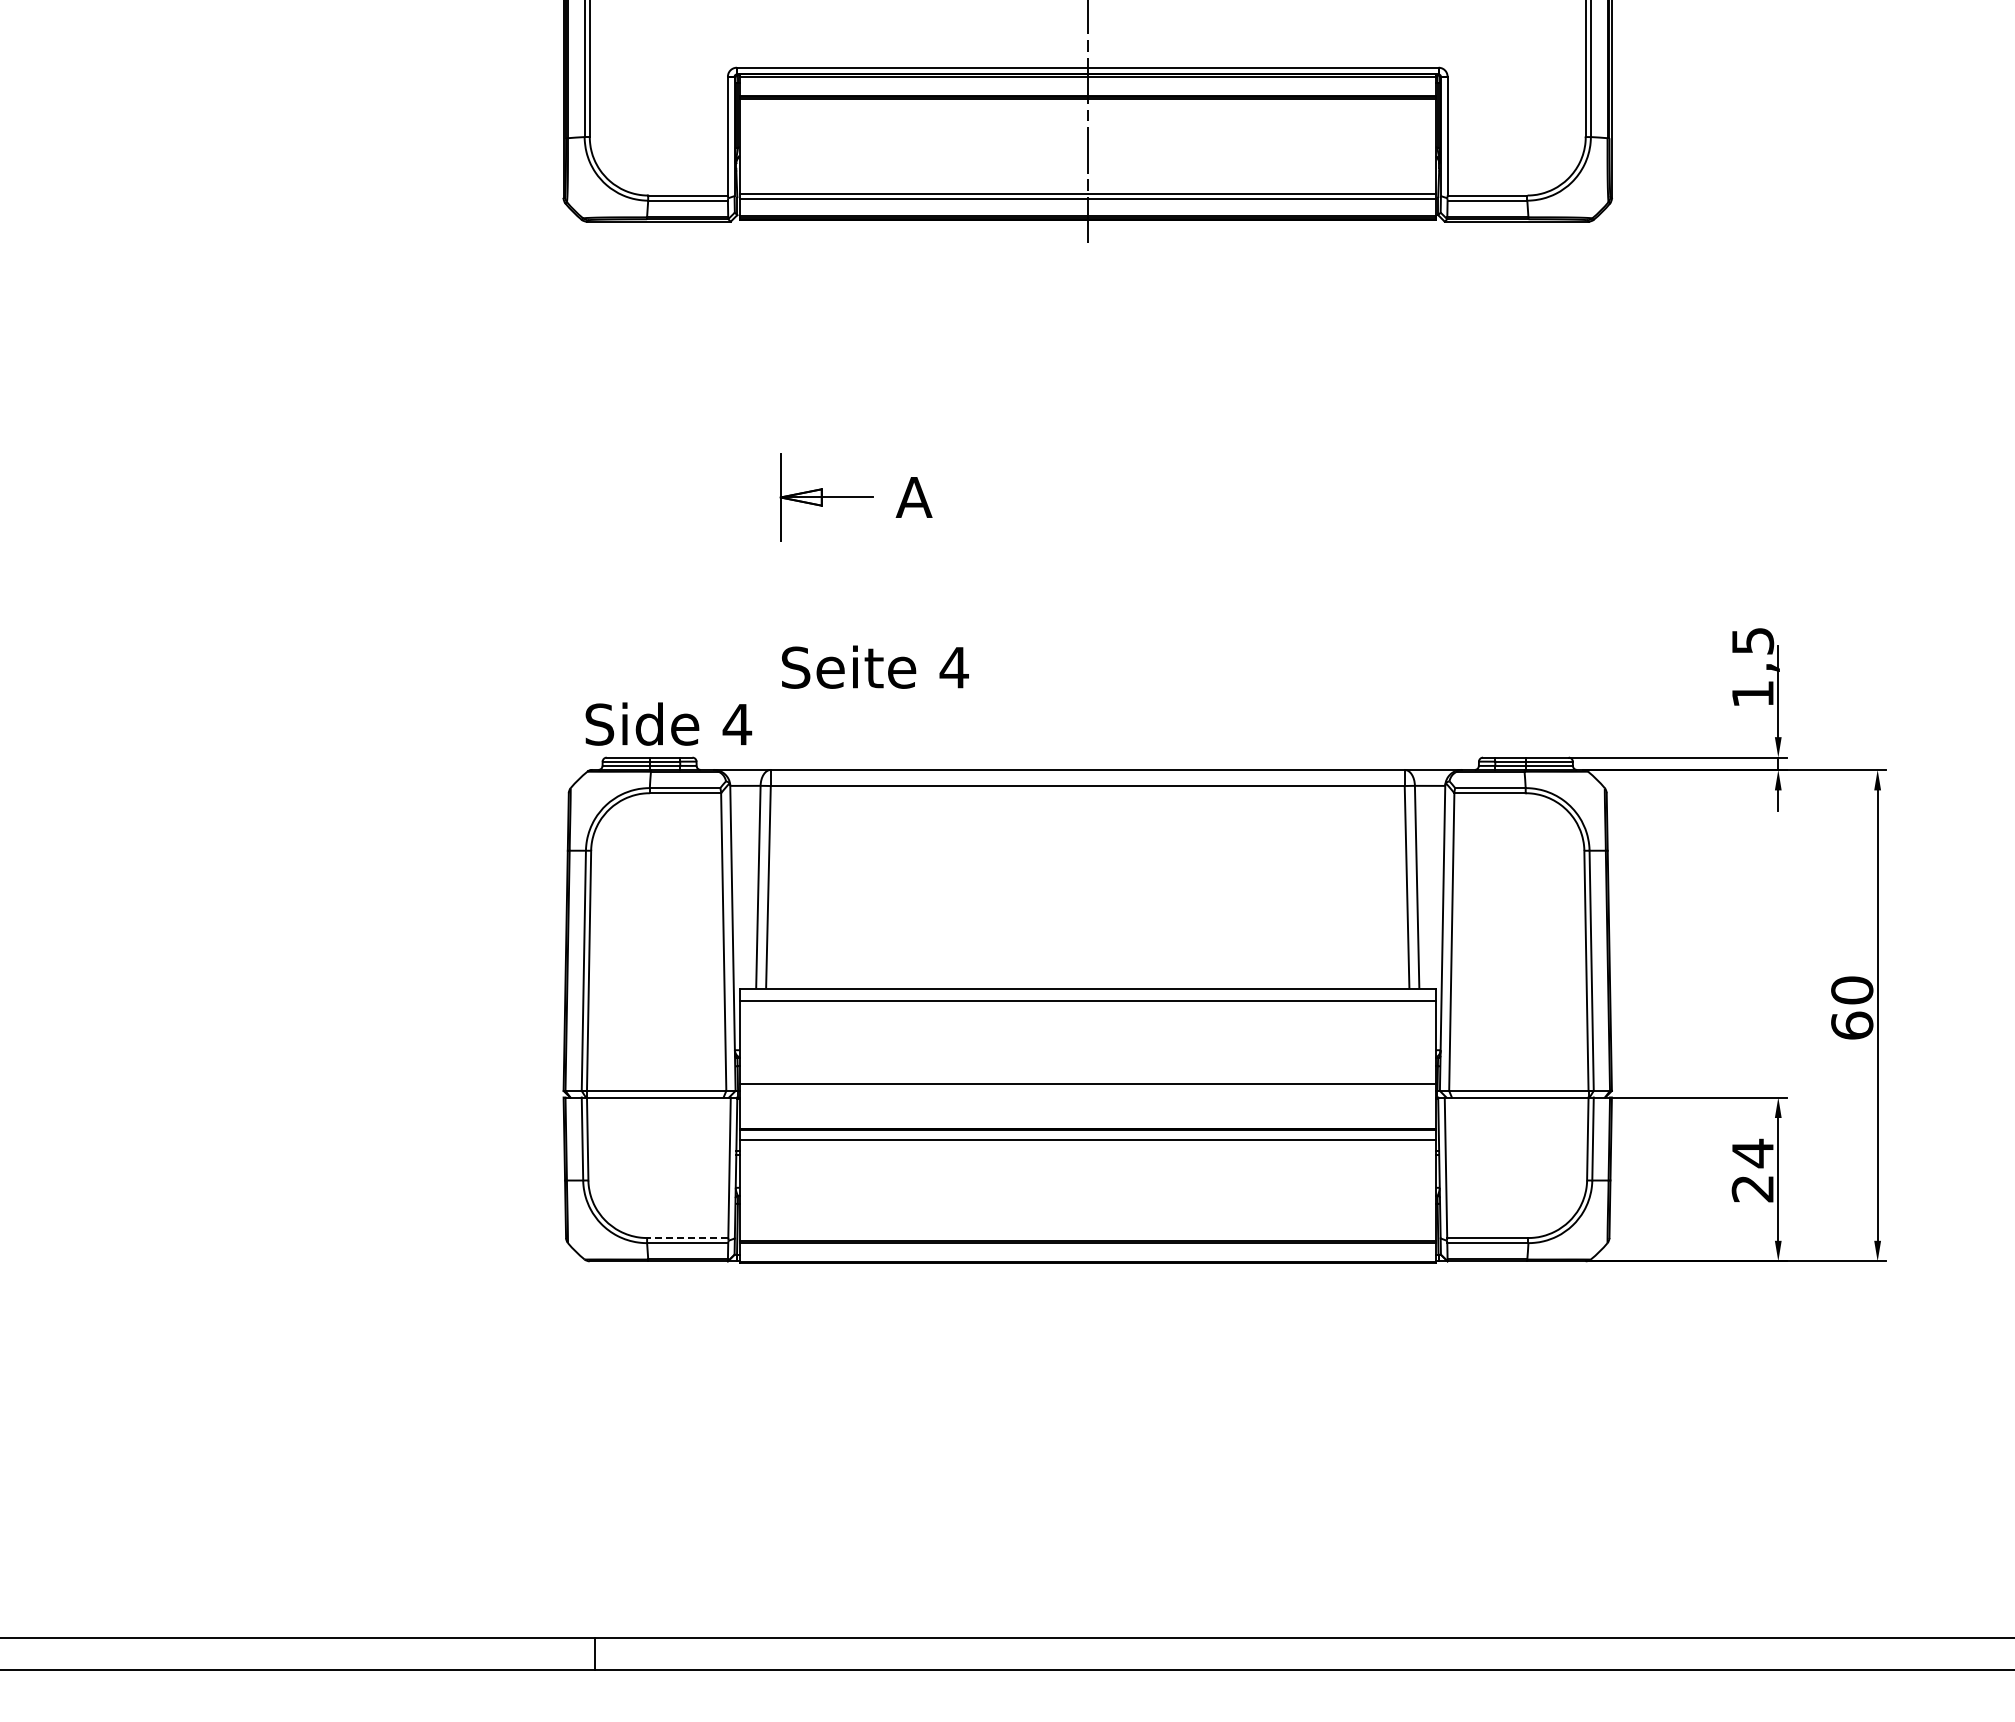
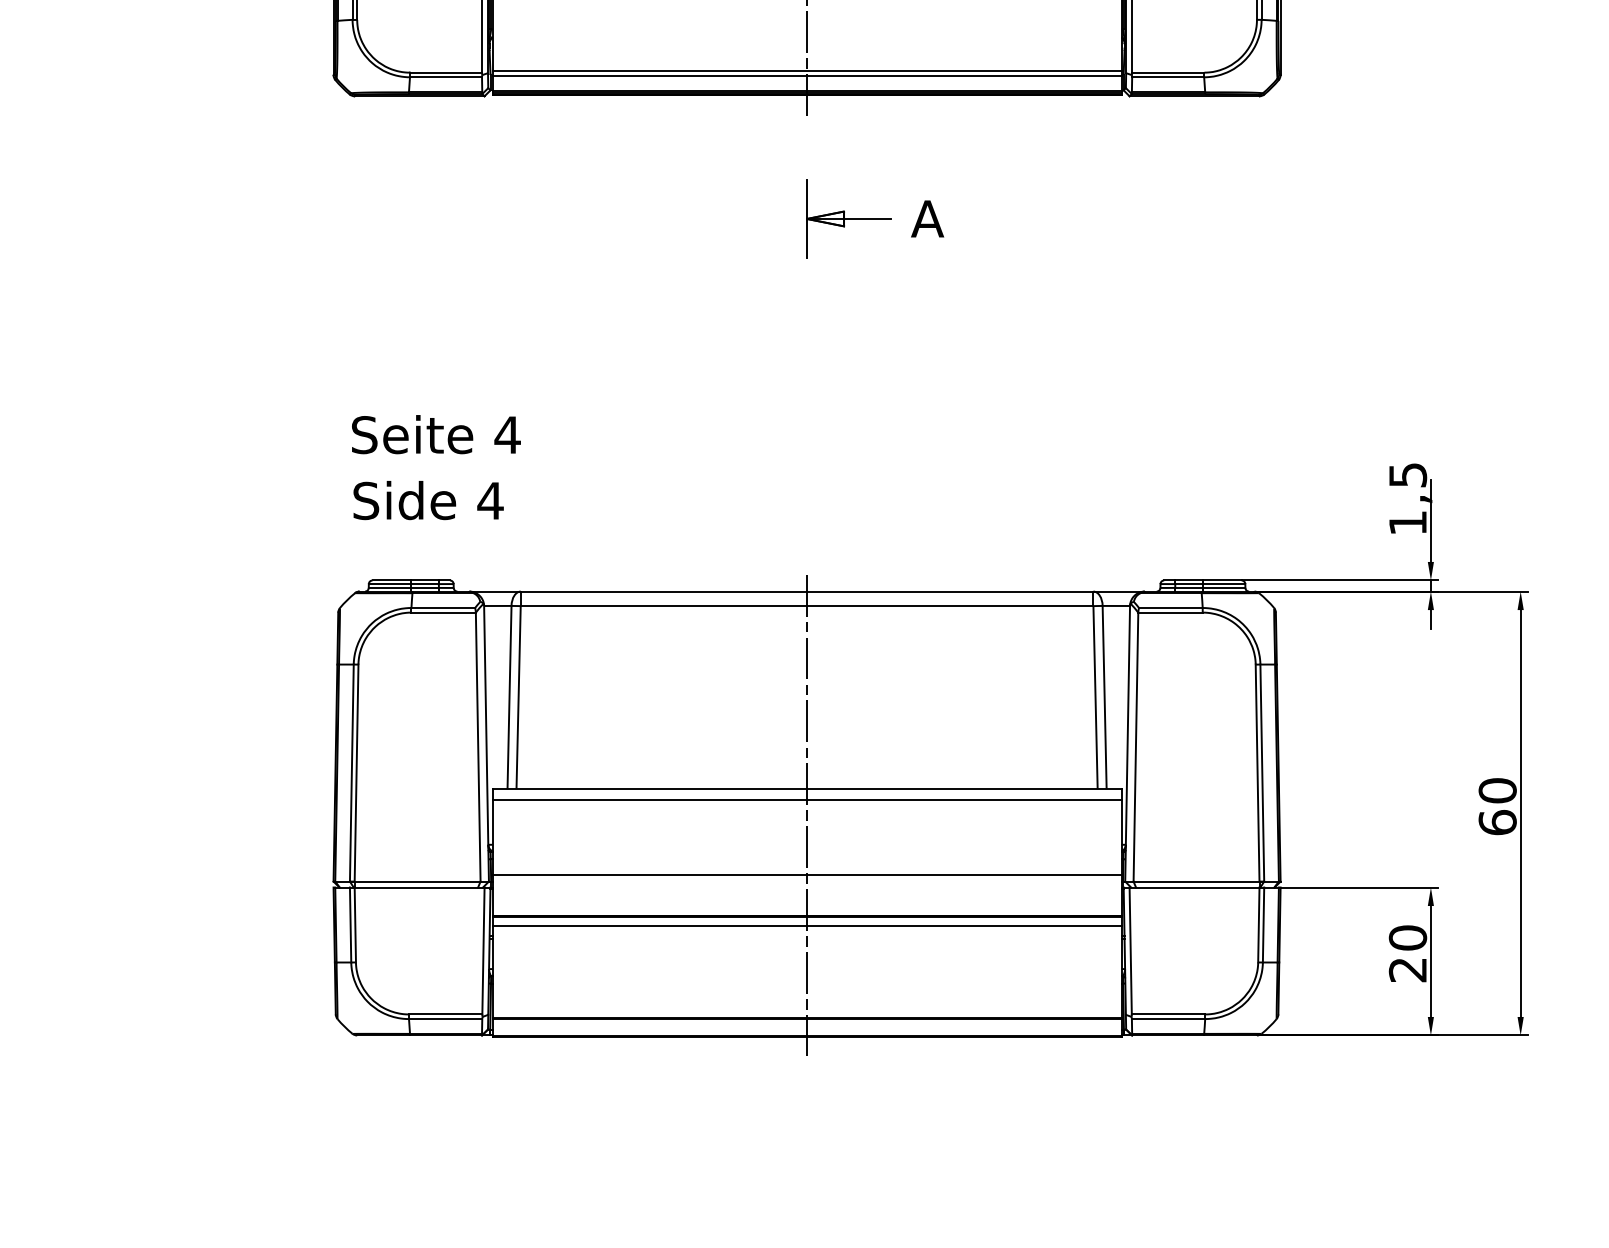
part: (855, 497) -> (874, 218), moved
text: (875, 666) -> (436, 433), moved
text: (668, 723) -> (428, 499), moved
line: (1087, 1017) -> (806, 815), added
text: (1752, 1153) -> (1407, 938), 24 -> 20
line: (687, 1238) -> (445, 1014), dashed -> solid

